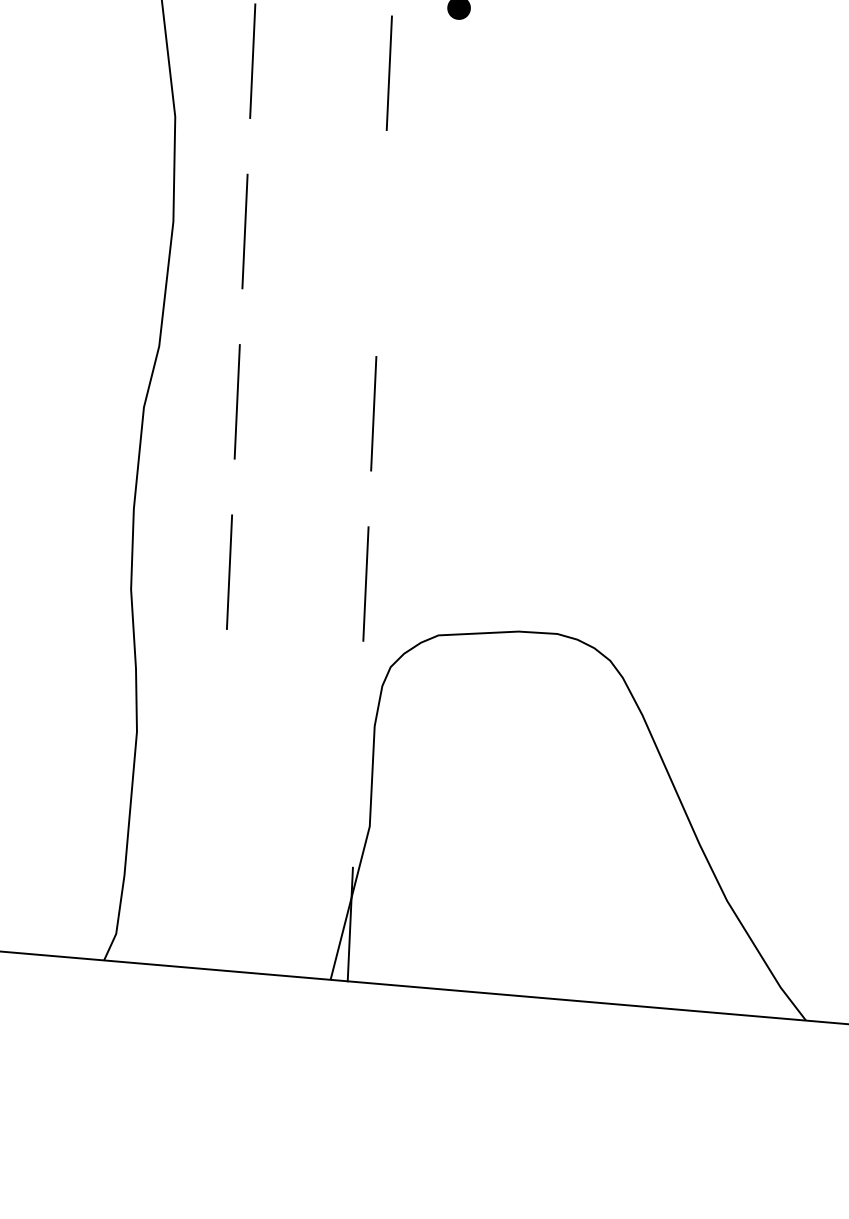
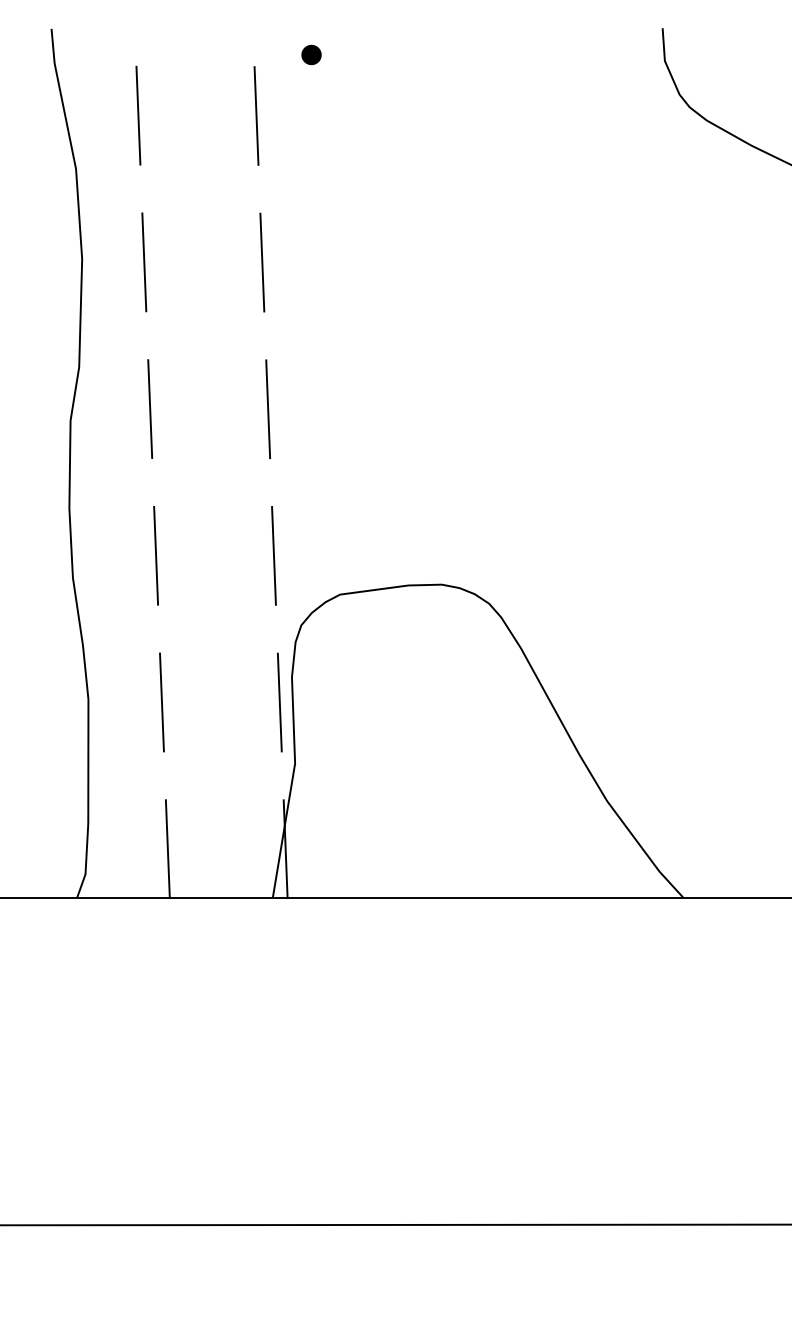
line: (381, 243) -> (262, 262), added
line: (221, 742) -> (161, 702), added
line: (357, 754) -> (279, 702), added
line: (213, 913) -> (167, 849), added

